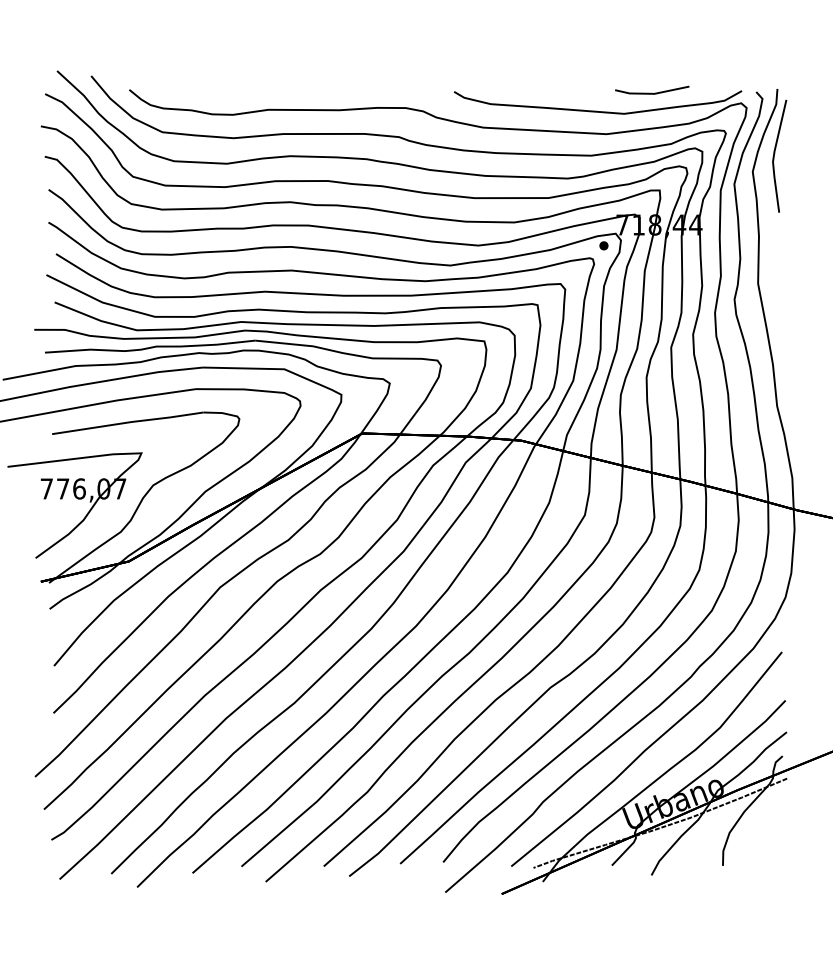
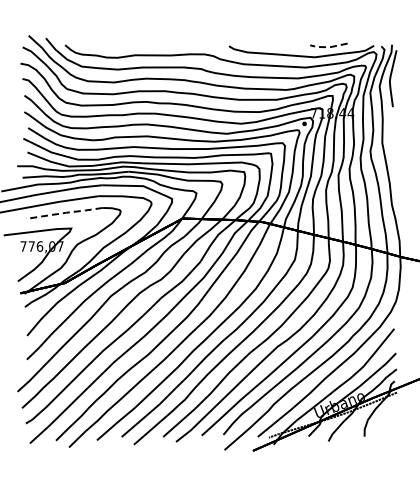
line: (653, 94) -> (329, 47), solid -> dashed
line: (130, 421) -> (65, 212), solid -> dashed

